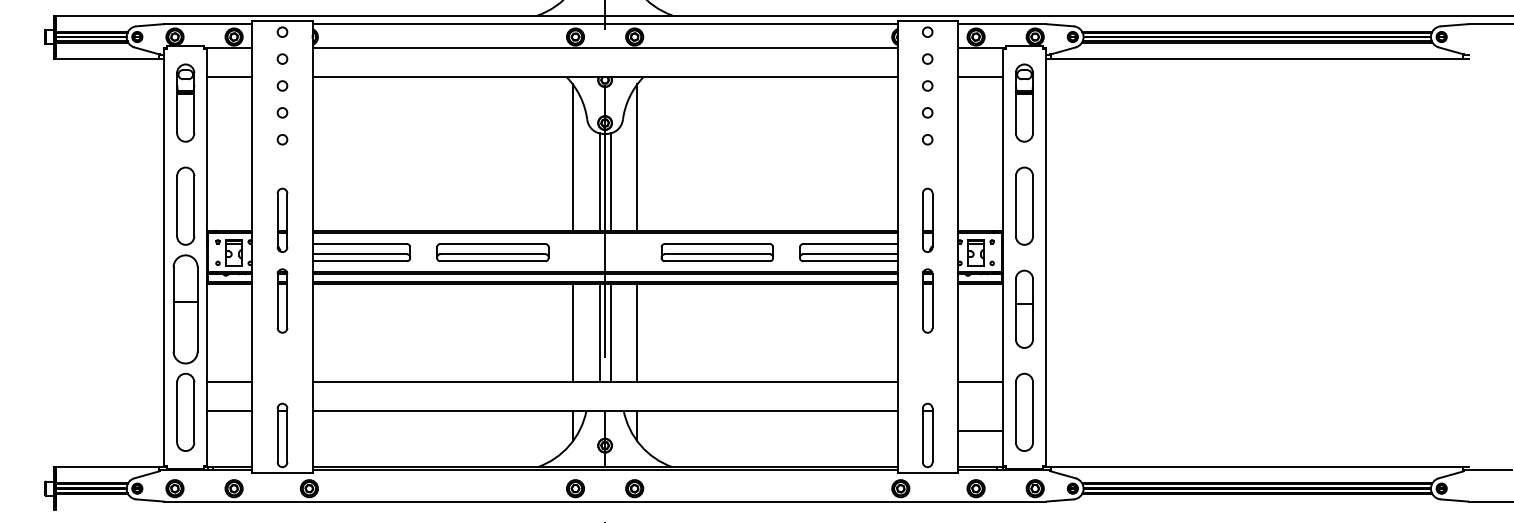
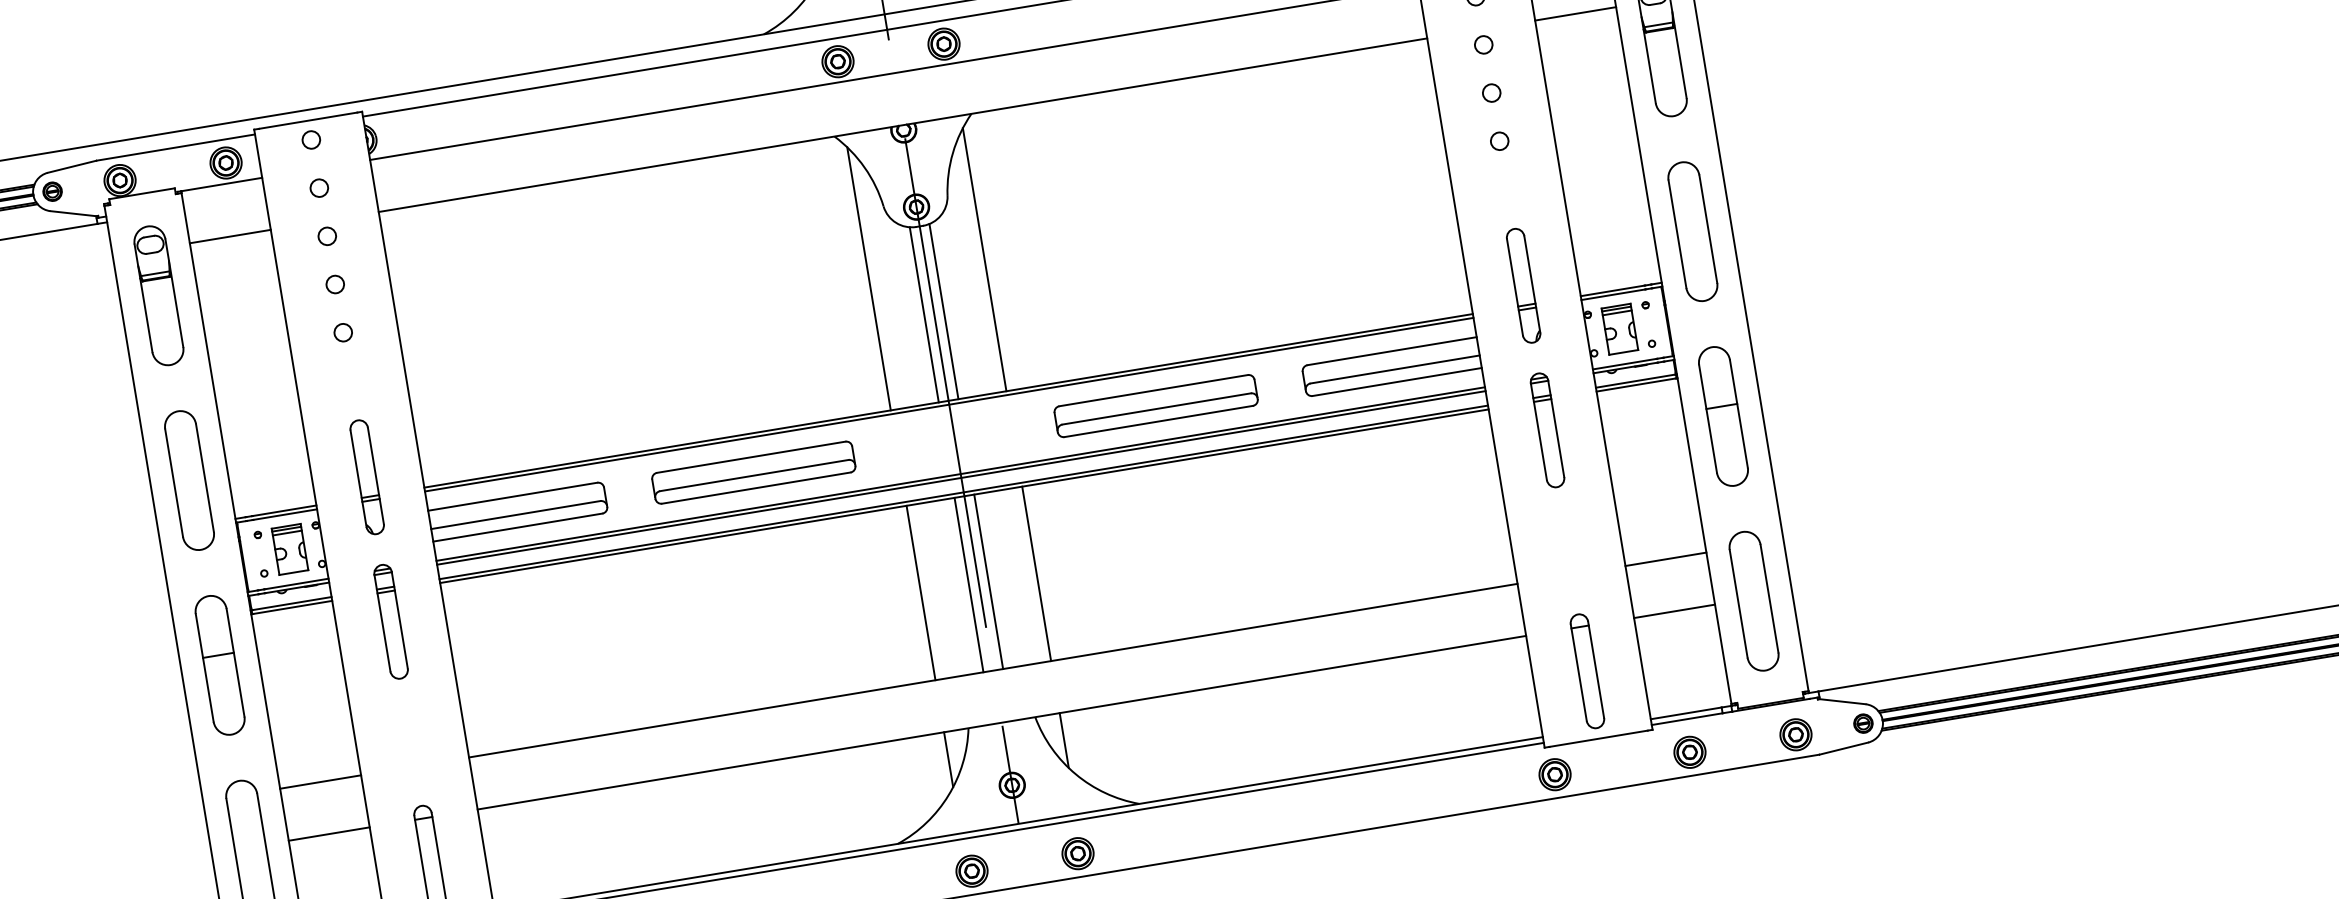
part: (185, 308) -> (219, 663), size x0.71
line: (979, 430) -> (1672, 611), moved

